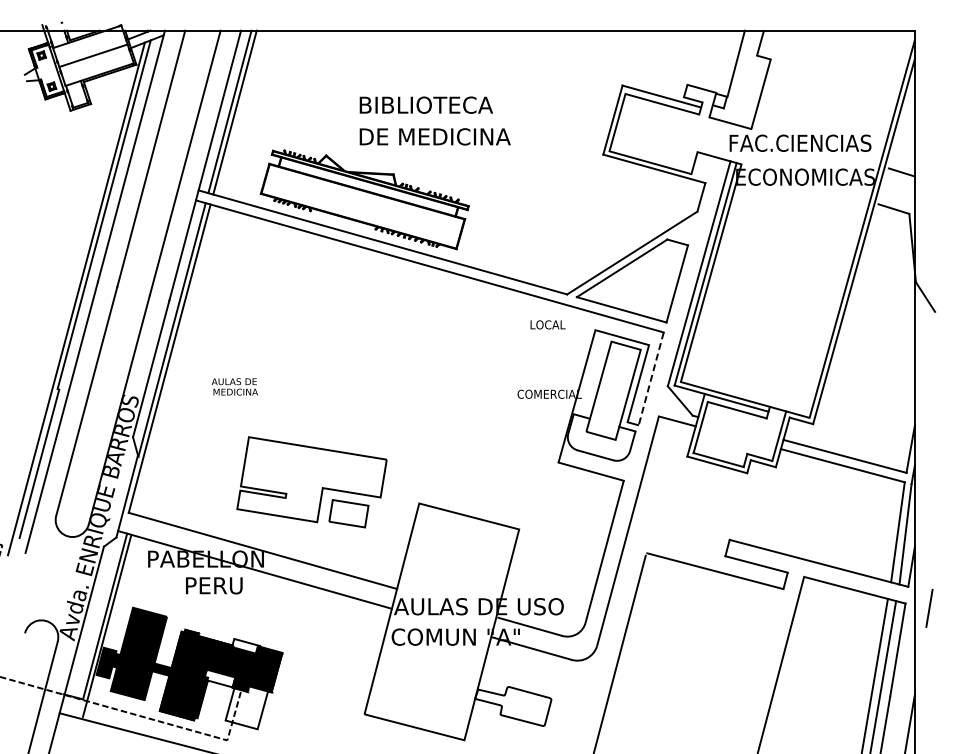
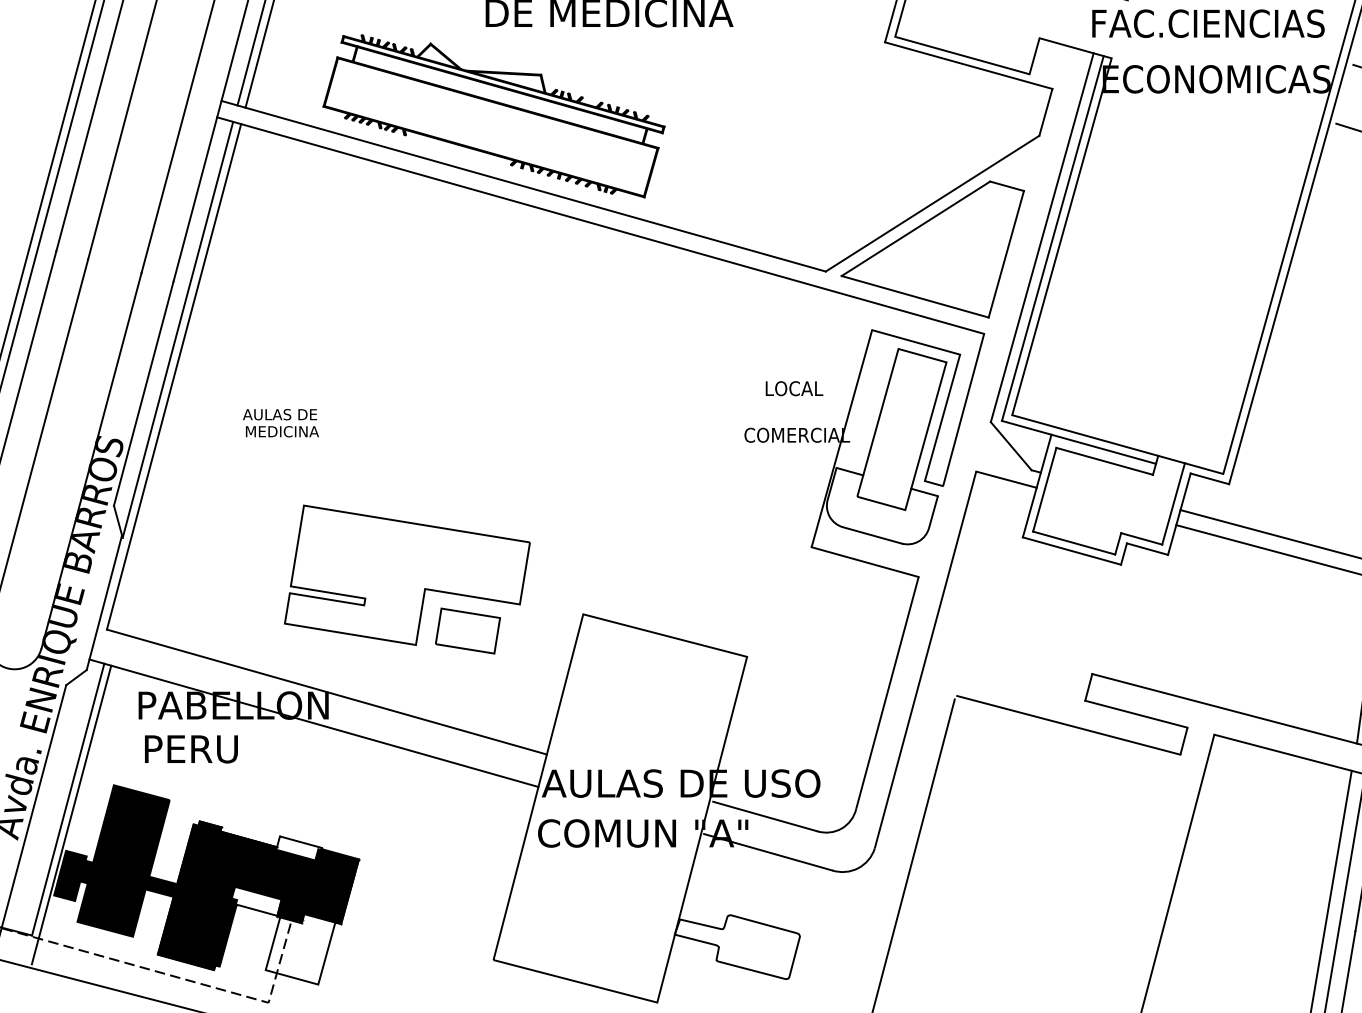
text: (547, 324) -> (793, 388), moved
line: (651, 379) -> (964, 411), dashed -> solid
text: (214, 585) -> (191, 748), moved

